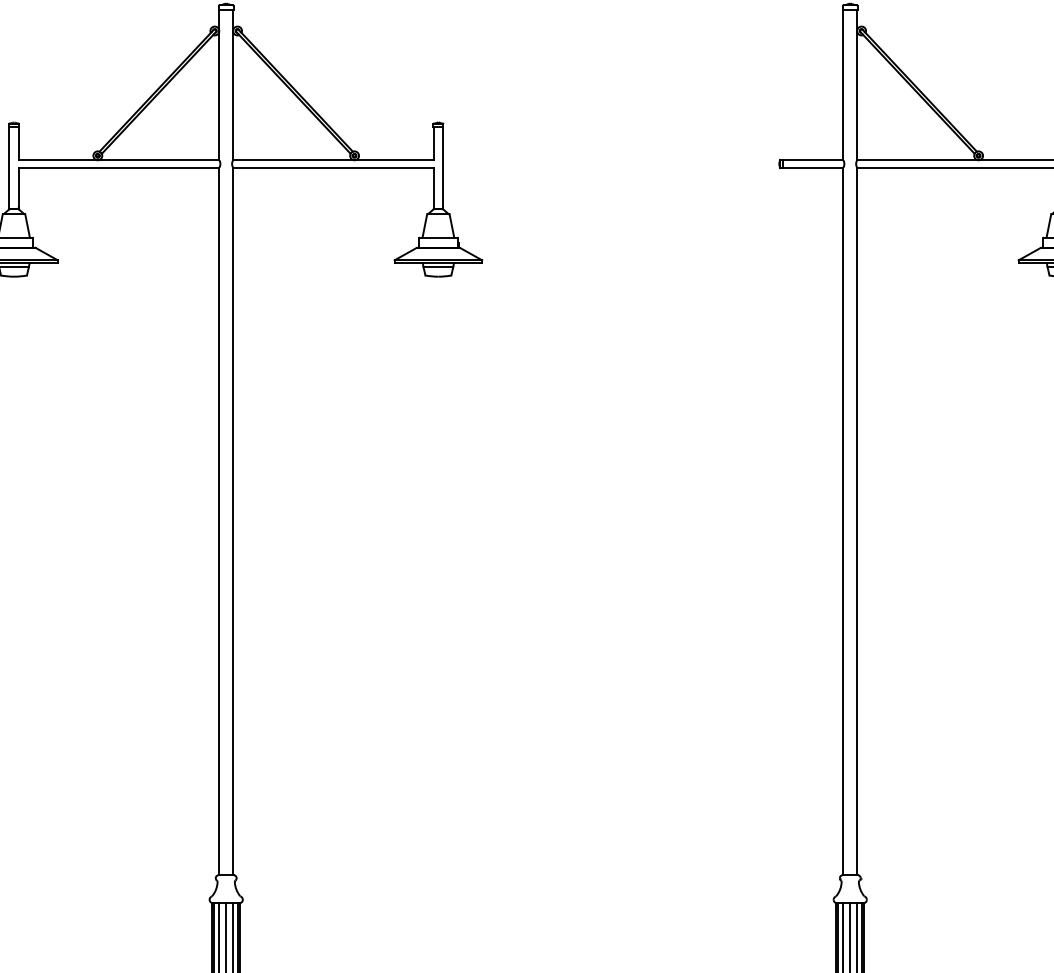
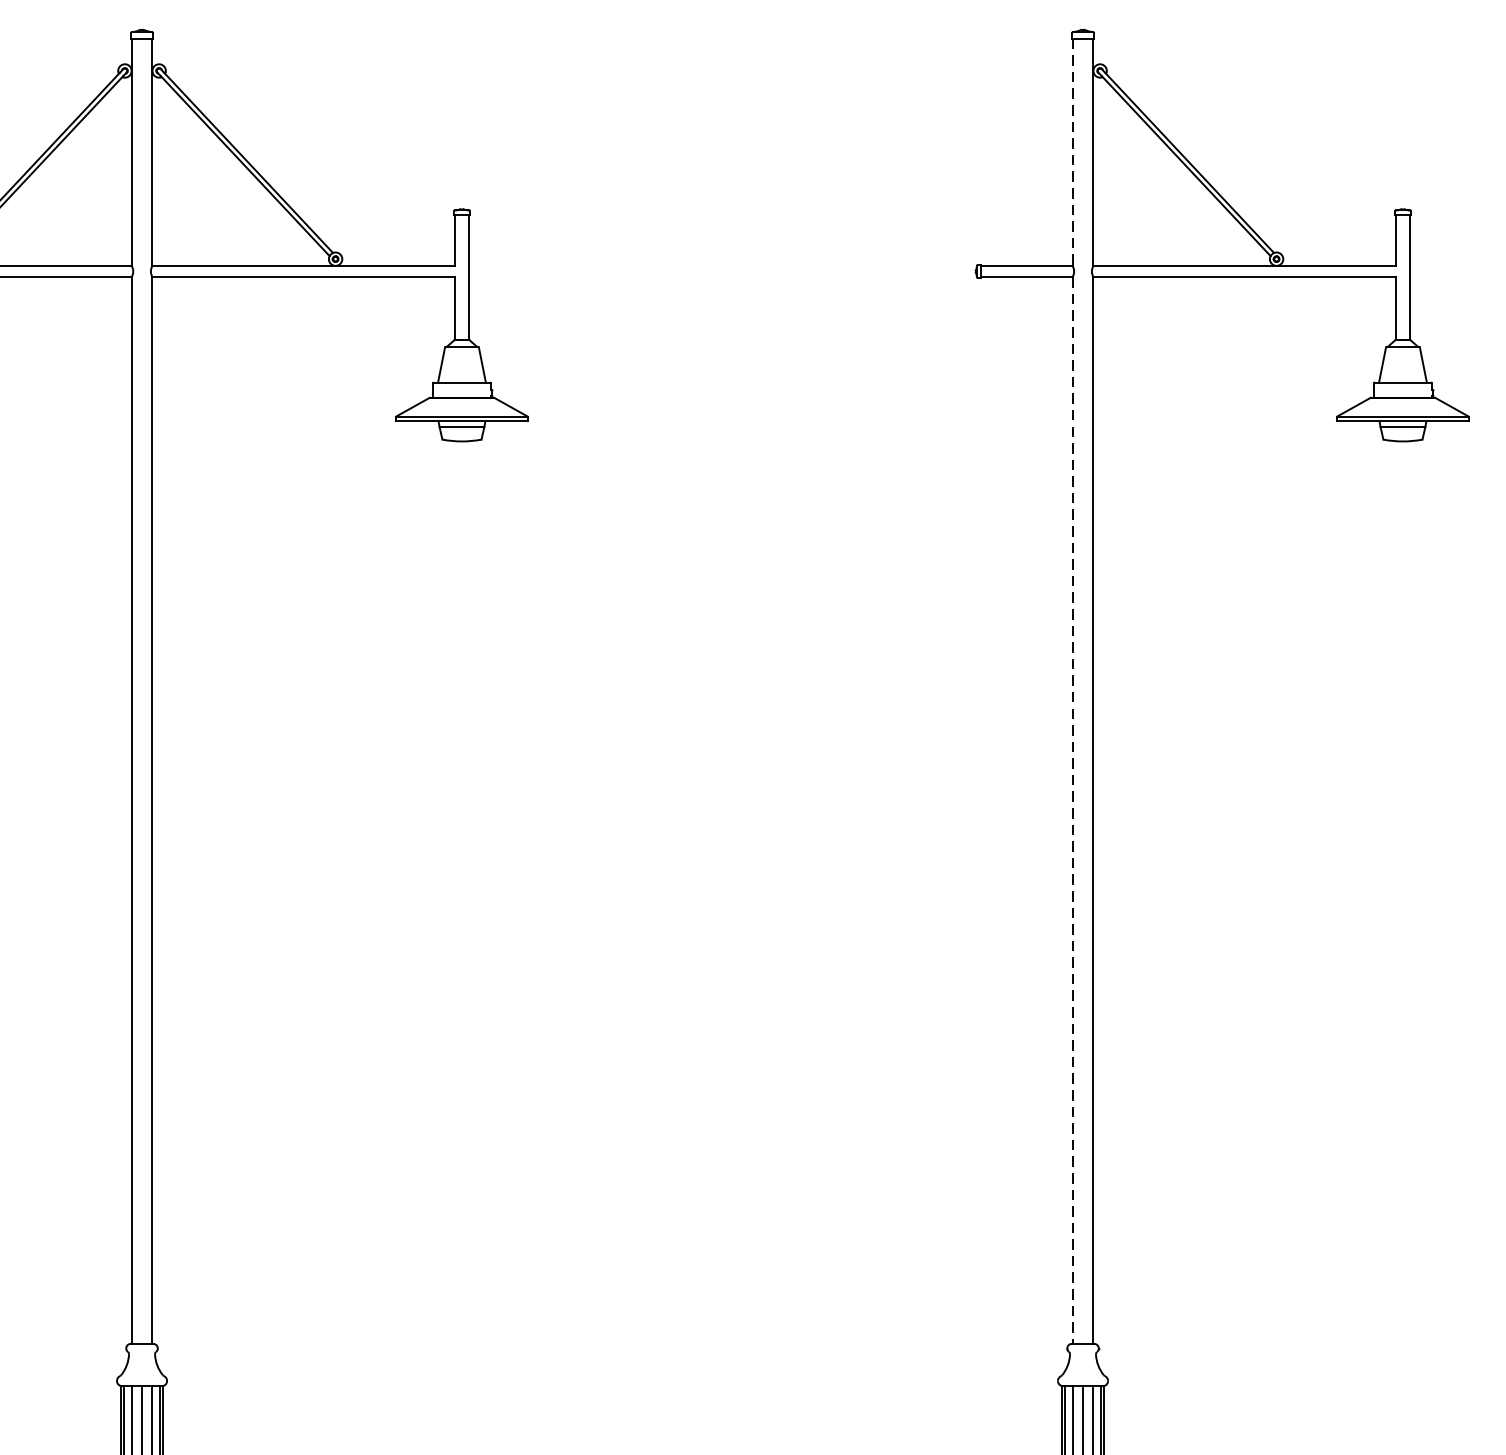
line: (843, 85) -> (1072, 153), solid -> dashed
line: (843, 521) -> (1072, 810), solid -> dashed

